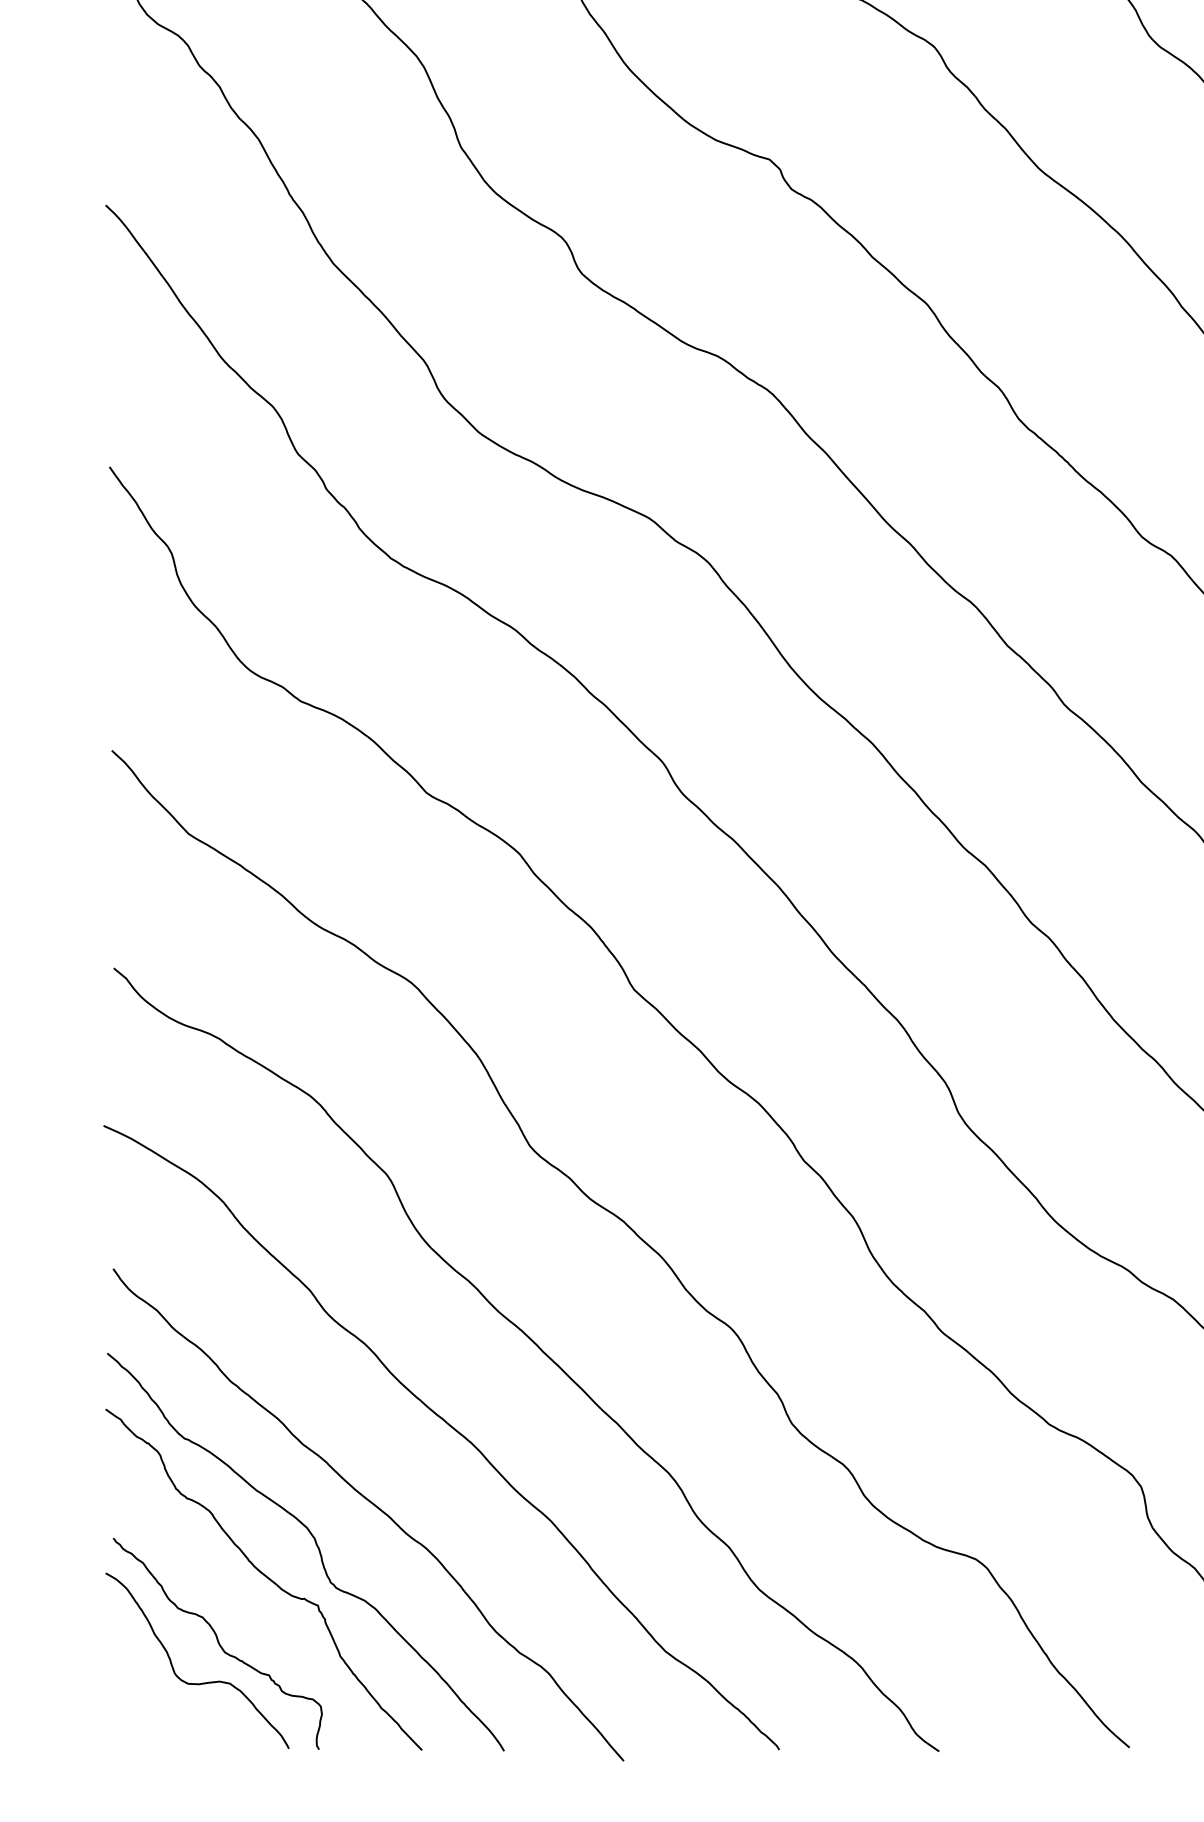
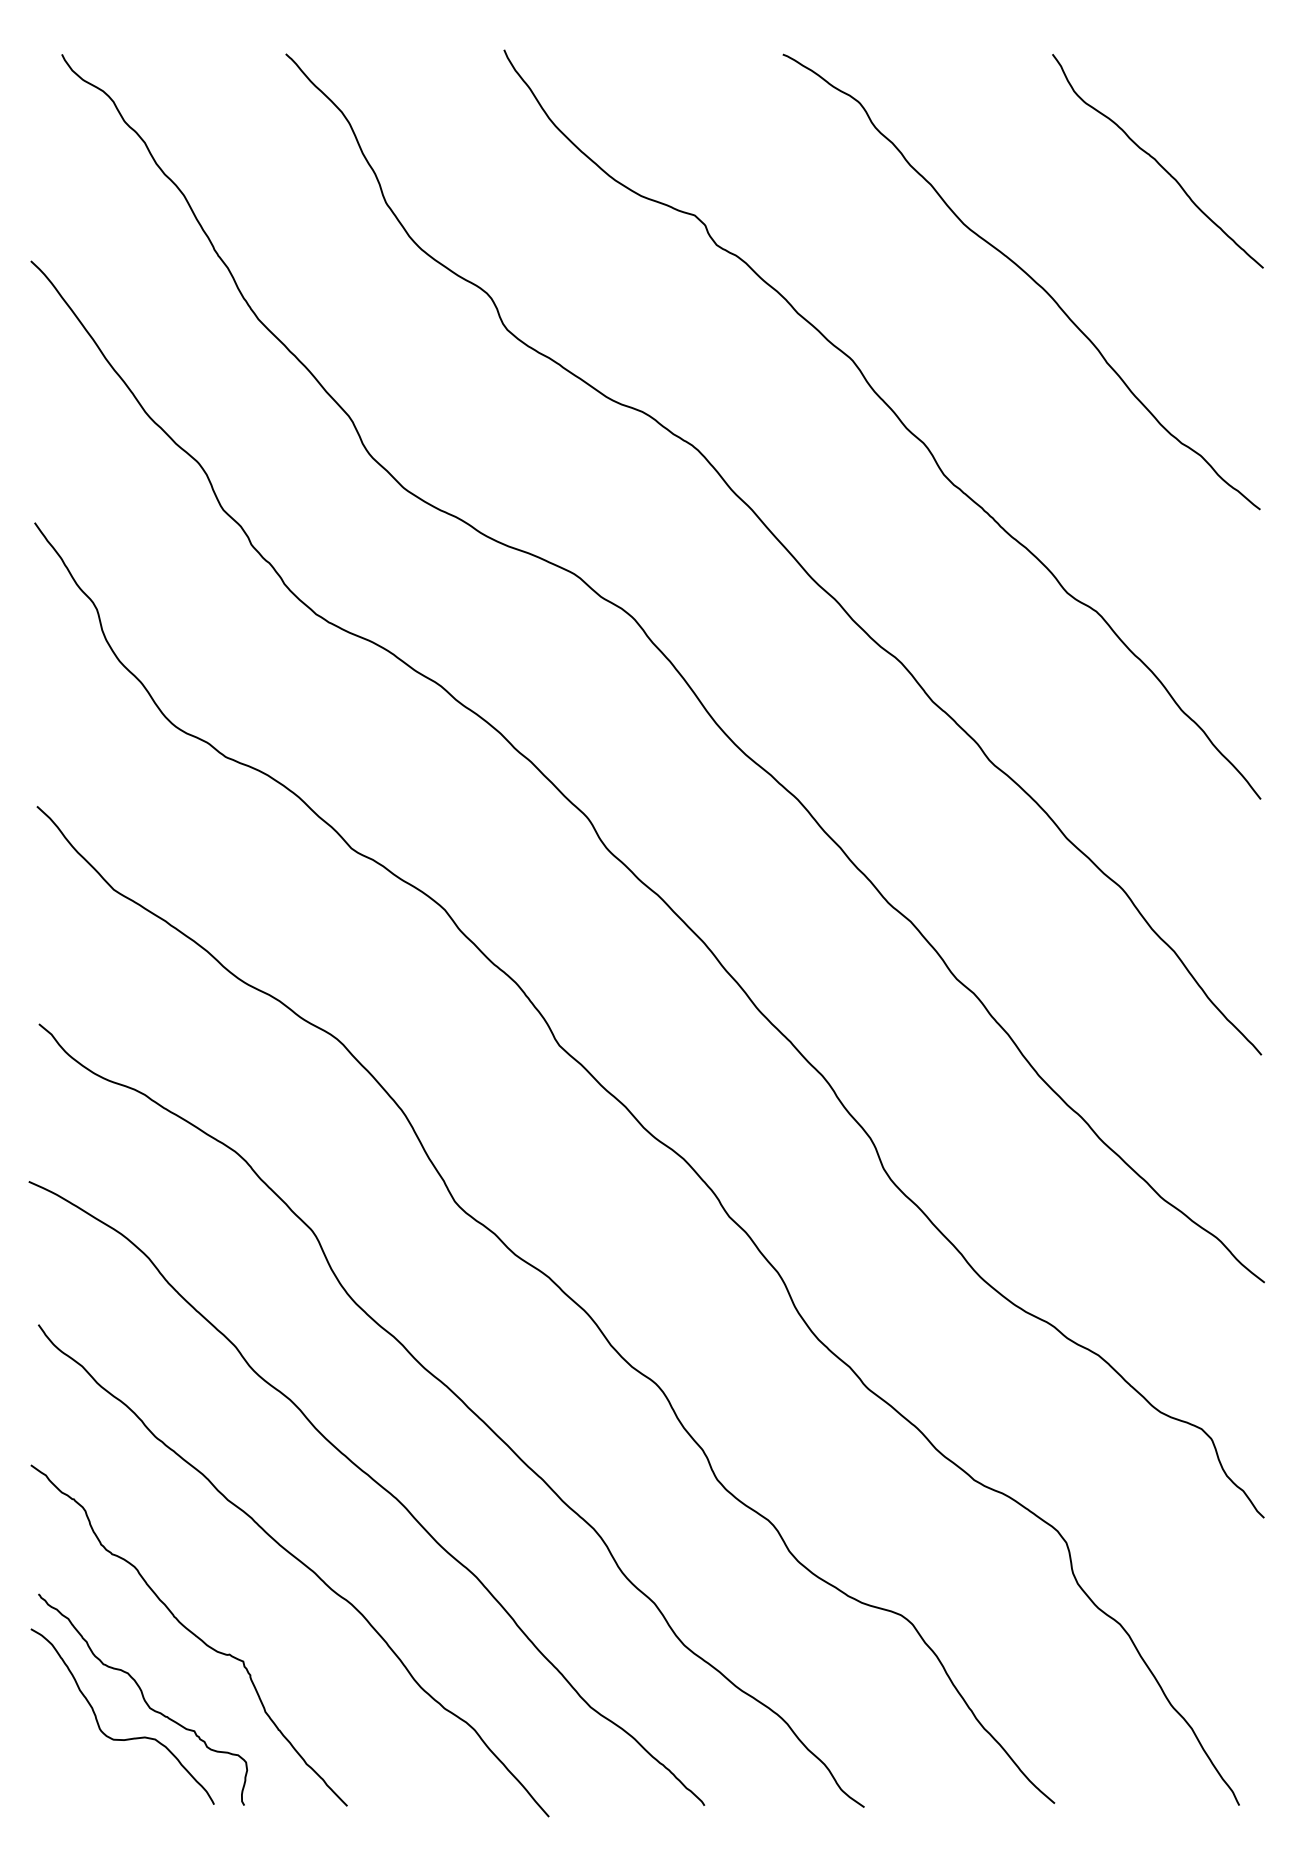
curve: (316, 1545) -> (241, 1601), removed

